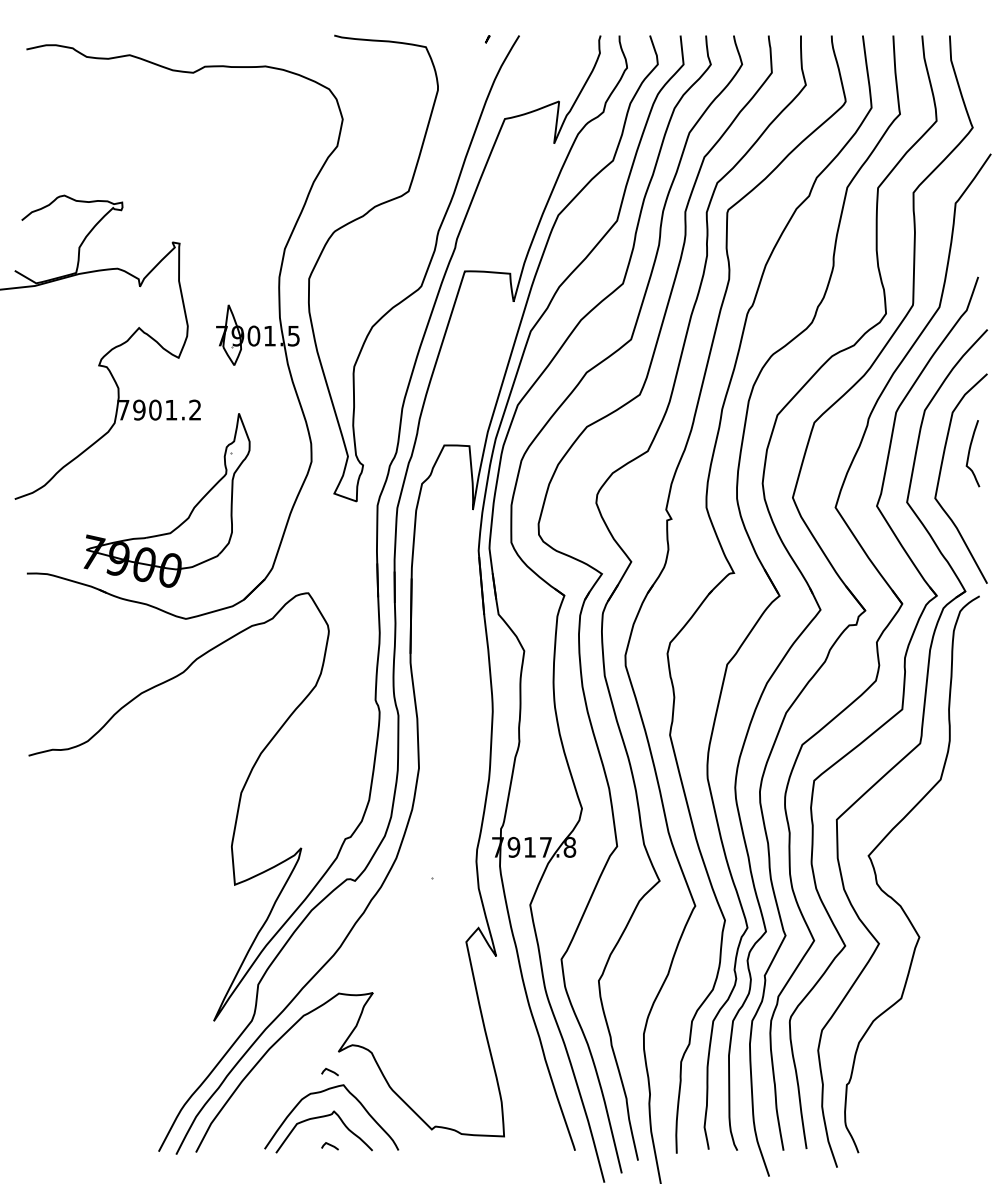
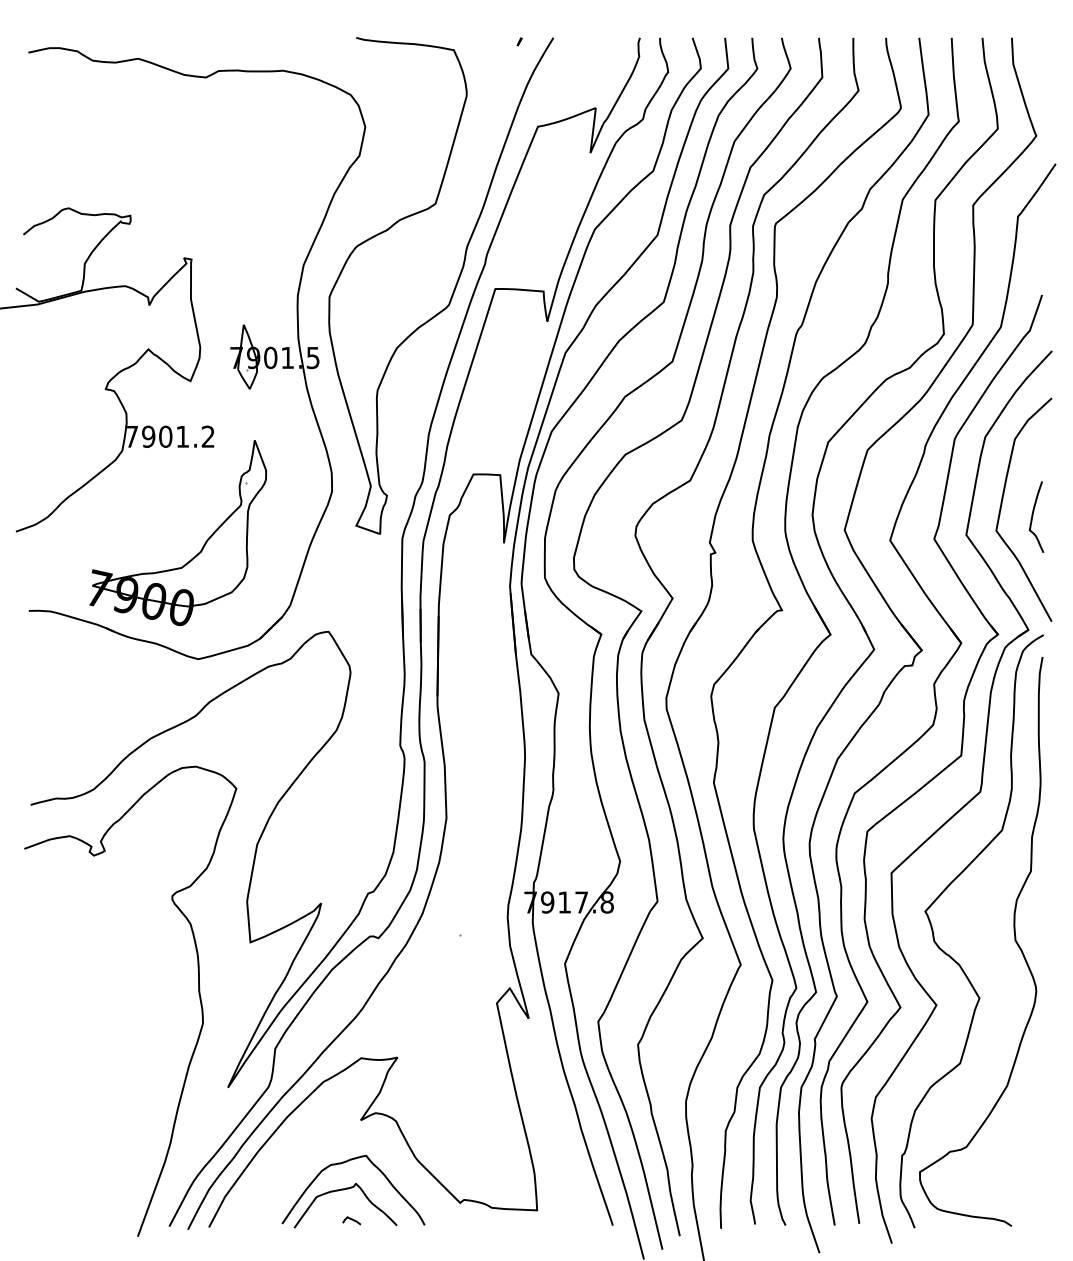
curve: (970, 453) -> (1033, 516), moved
curve: (952, 883) -> (1014, 940), added
curve: (186, 933) -> (198, 994), added
line: (329, 1071) -> (351, 1141), removed

